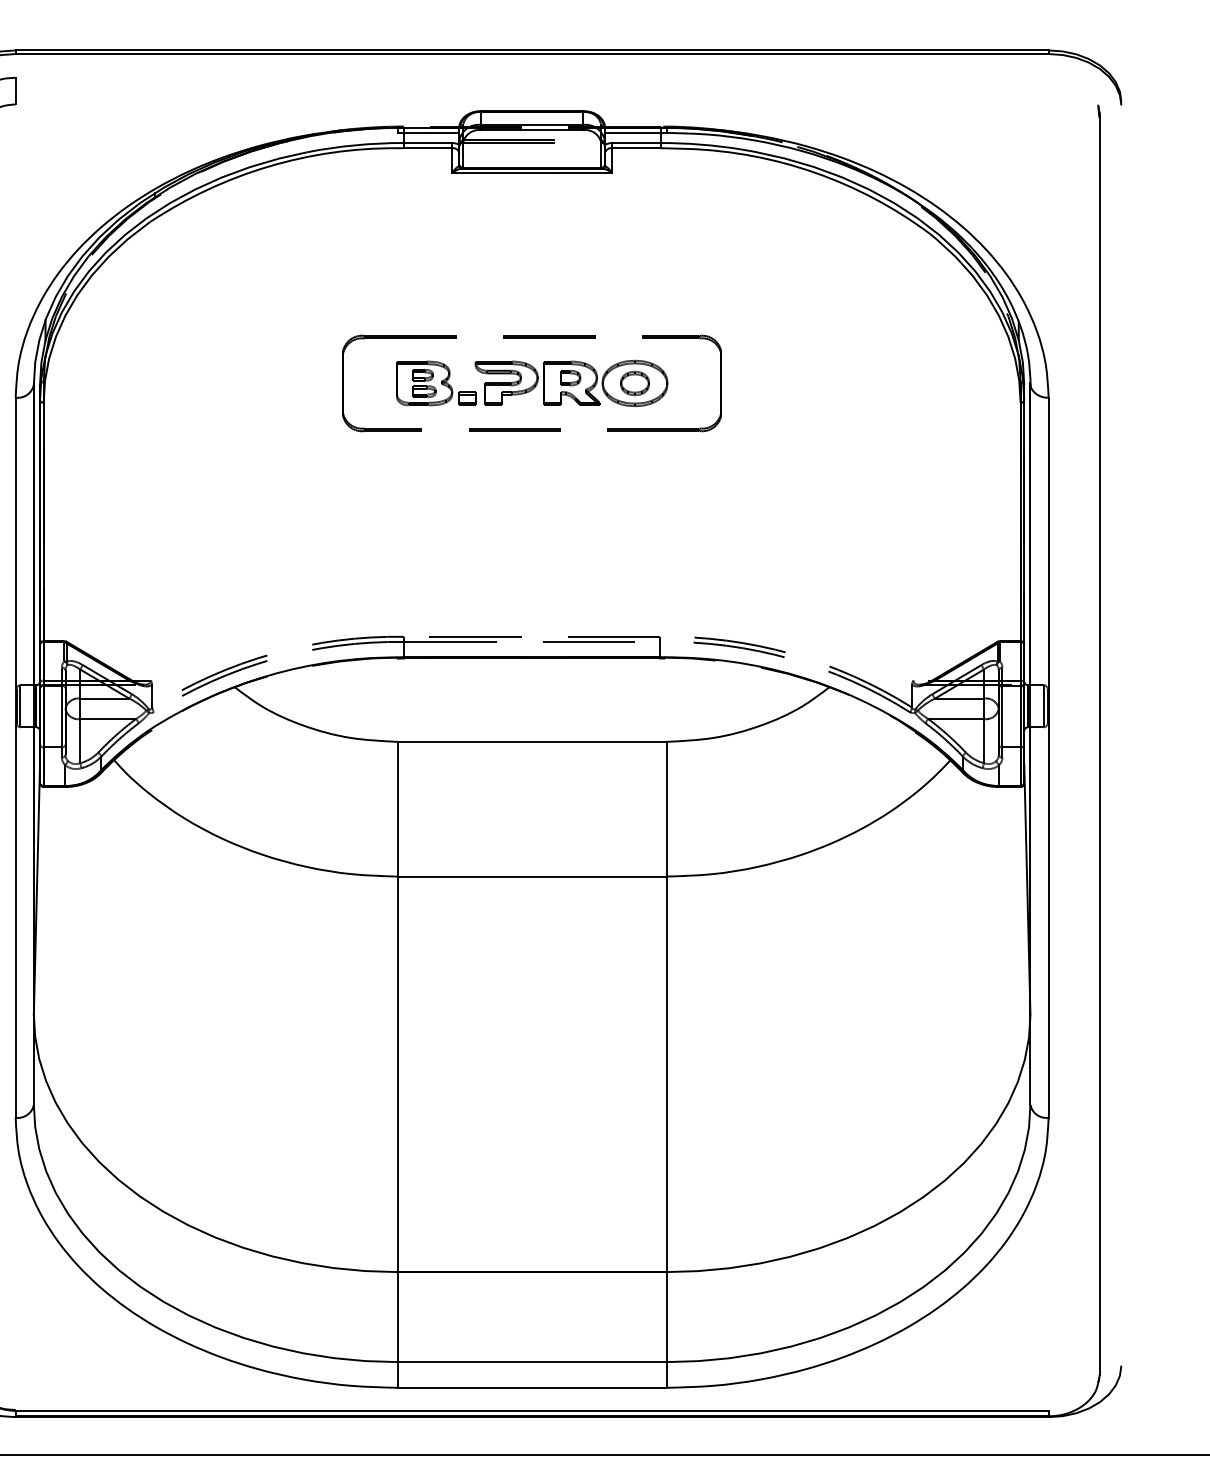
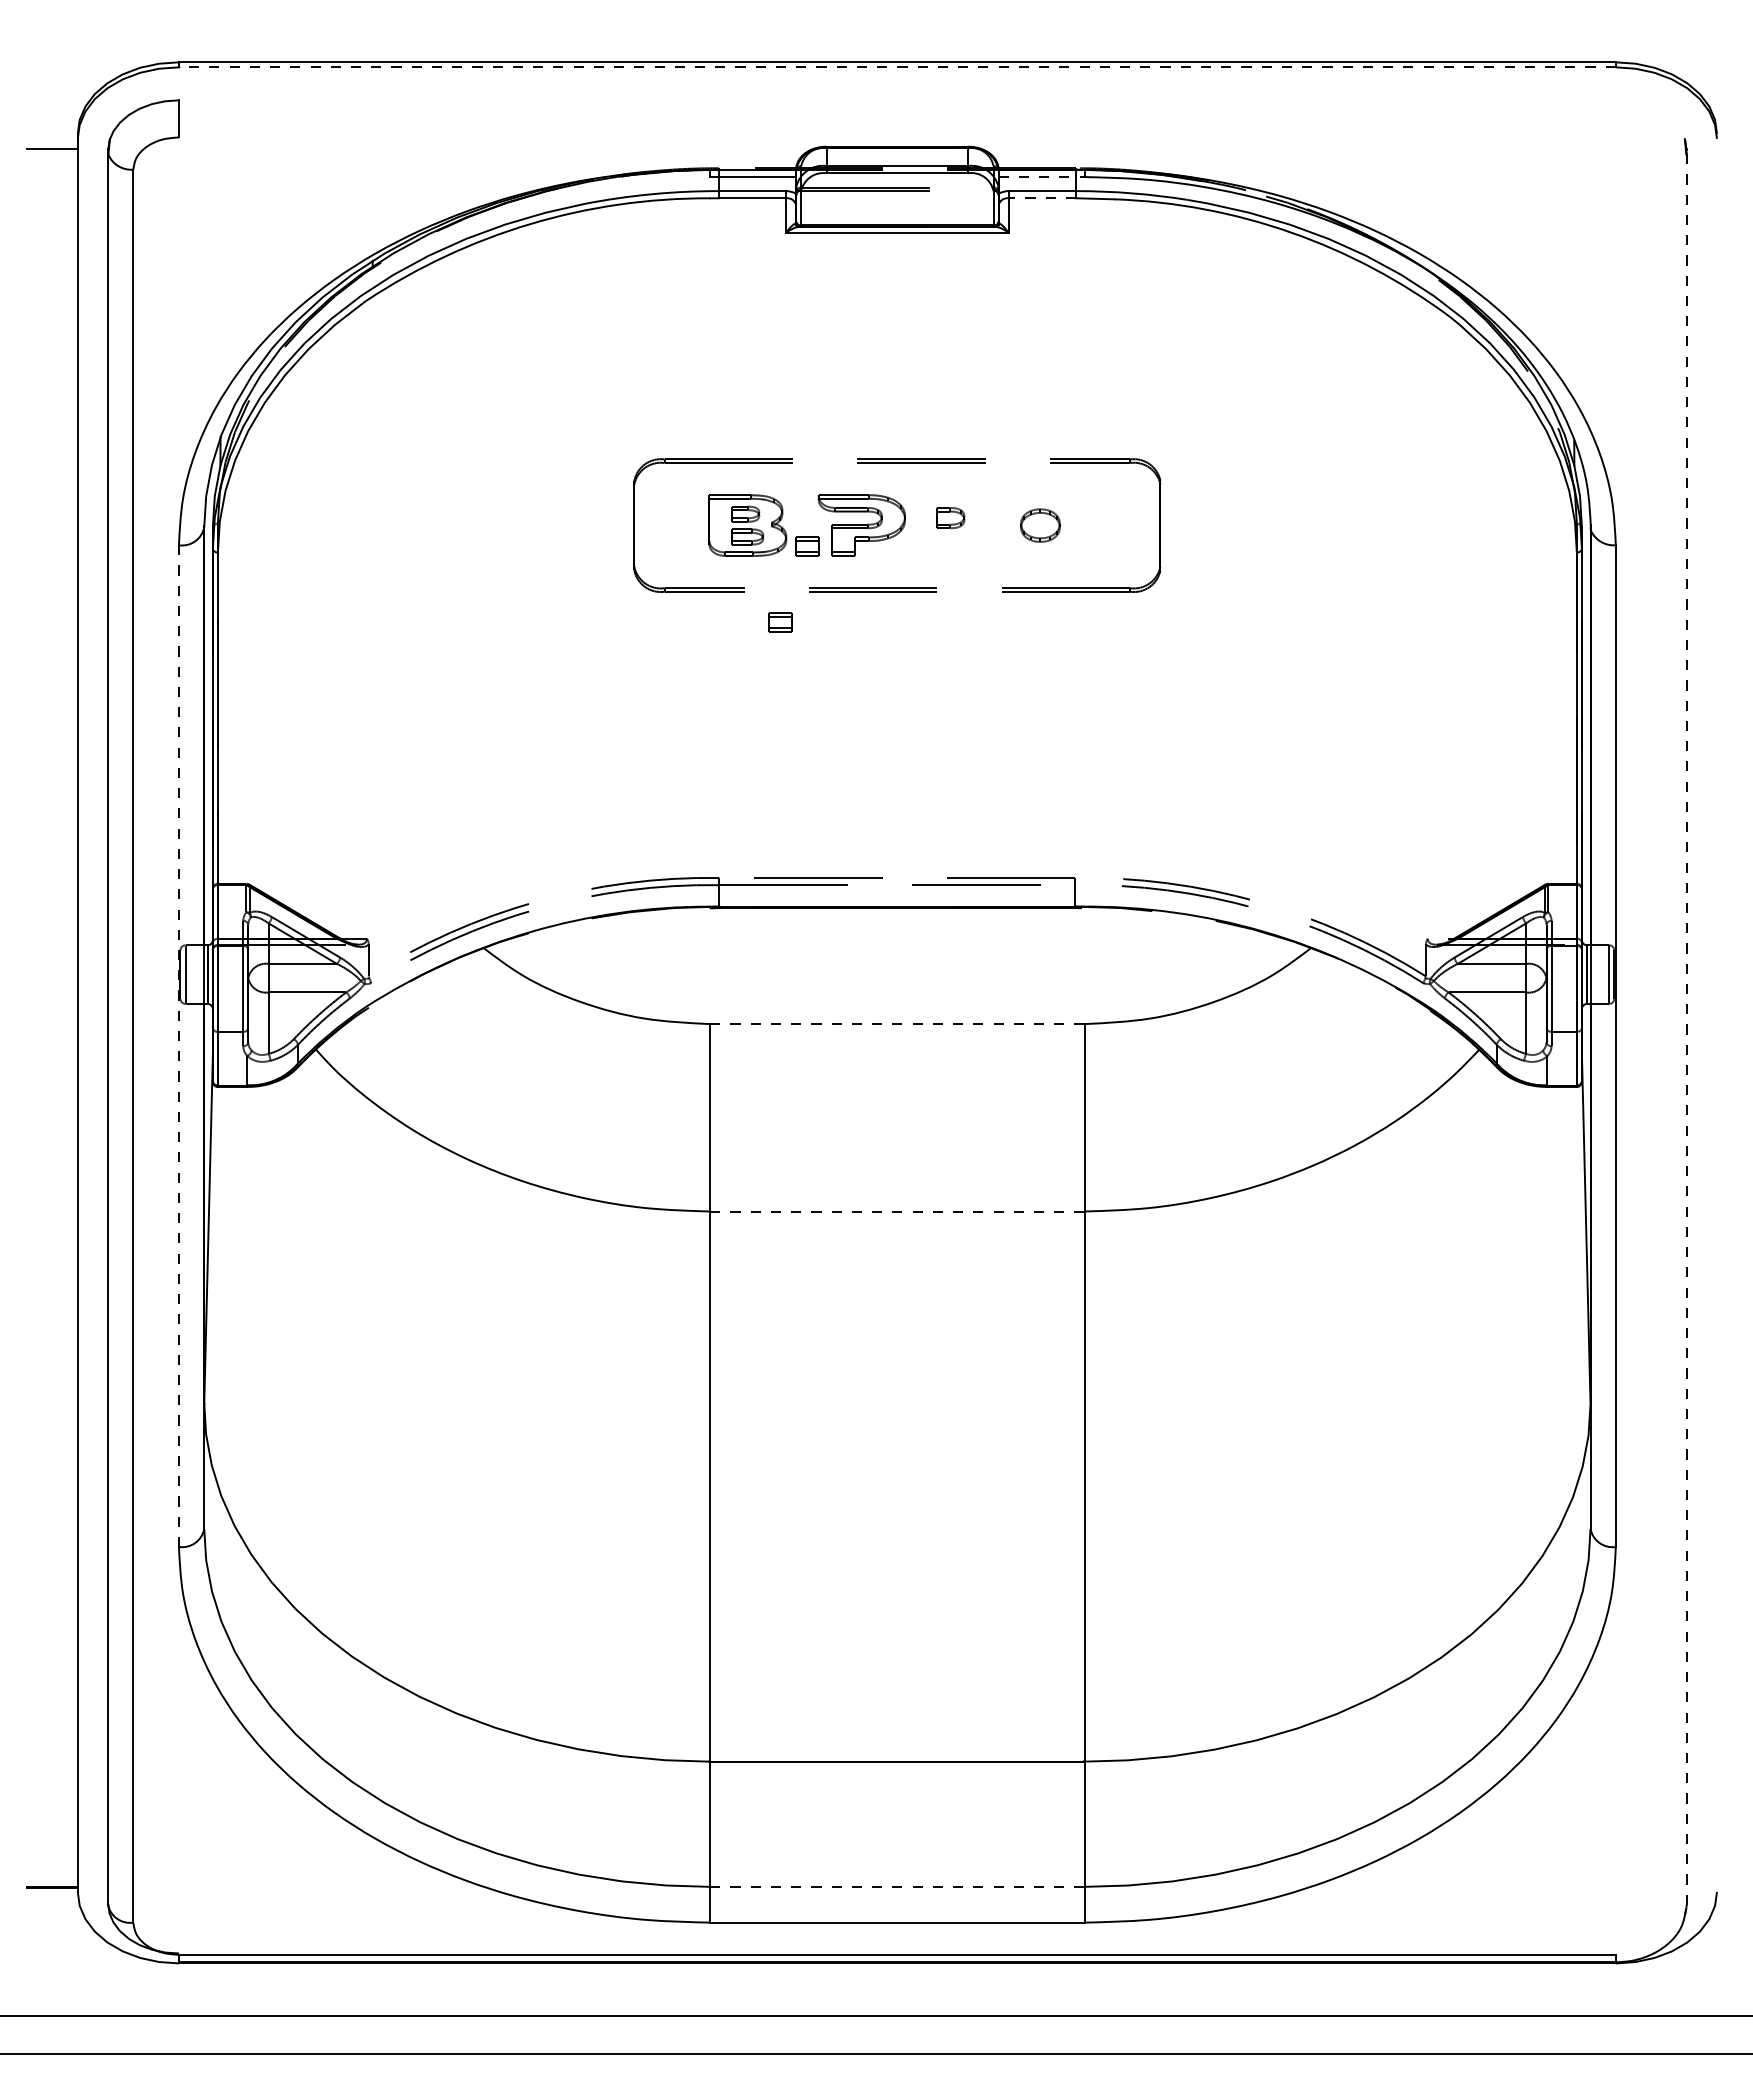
line: (531, 54) -> (896, 67), solid -> dashed
line: (636, 133) -> (1042, 177), solid -> dashed
line: (636, 148) -> (1042, 198), solid -> dashed
part: (606, 383) -> (1000, 525), removed
part: (448, 453) -> (780, 622), added
line: (531, 742) -> (896, 1024), solid -> dashed
line: (1099, 744) -> (1686, 1027), solid -> dashed
line: (15, 757) -> (178, 1046), solid -> dashed
line: (531, 876) -> (896, 1211), solid -> dashed
line: (532, 1361) -> (897, 1886), solid -> dashed

